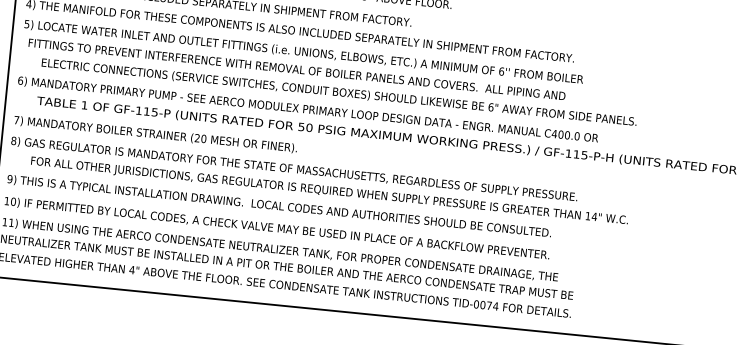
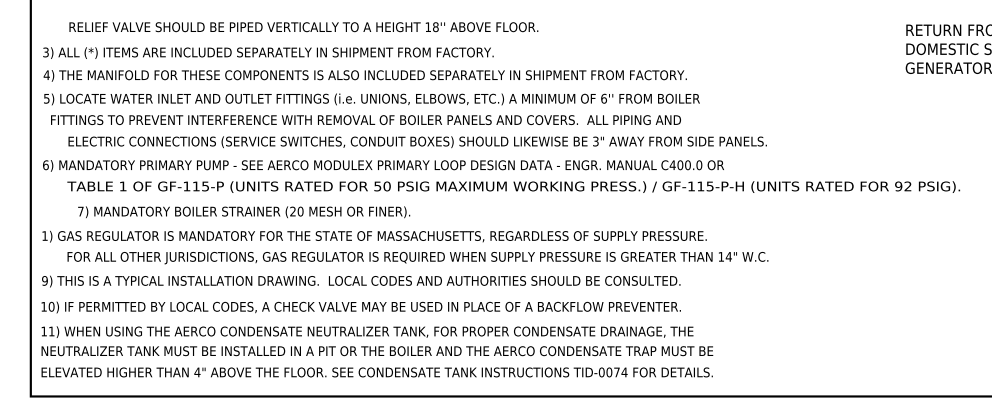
text: (490, 107) -> (595, 141), 6" -> 3"
text: (155, 134) -> (244, 212), moved
text: (13, 140) -> (44, 235), 8) -> 1)

